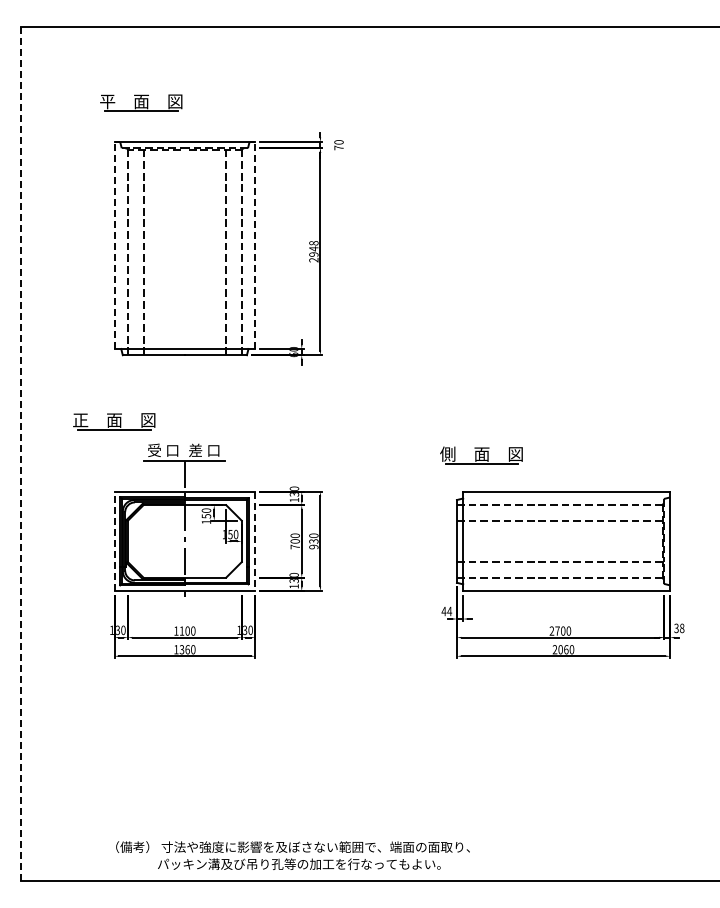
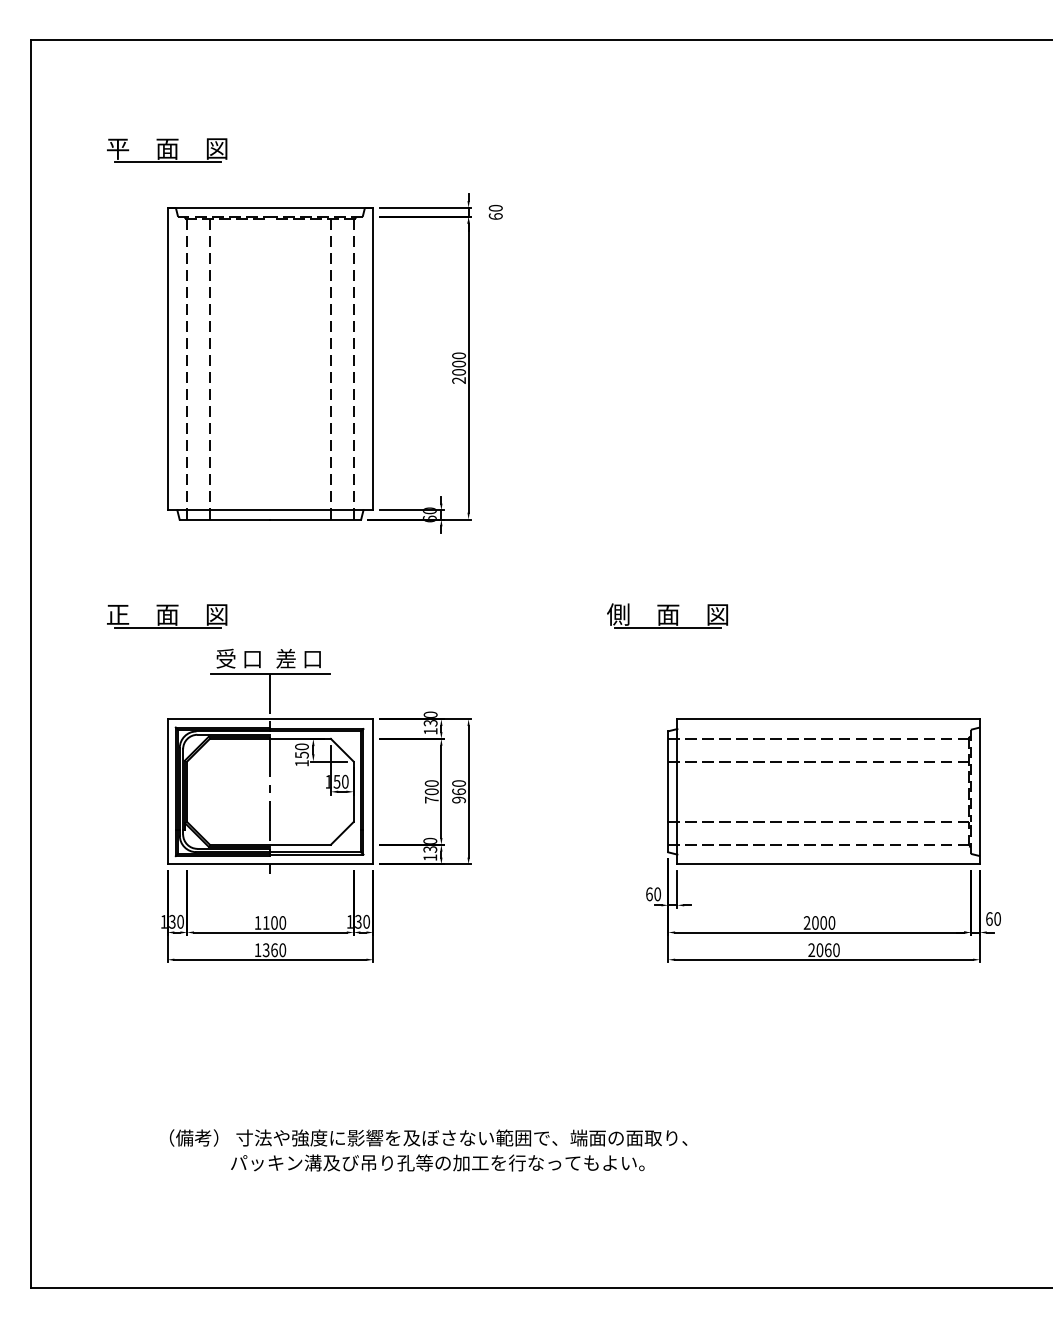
part: (141, 102) -> (167, 150), moved
text: (338, 147) -> (495, 215), 70 -> 60
line: (114, 245) -> (167, 359), dashed -> solid
line: (255, 245) -> (373, 359), dashed -> solid
text: (313, 248) -> (458, 363), 2948 -> 2000
line: (21, 453) -> (31, 663), dashed -> solid
part: (481, 455) -> (667, 616), moved
line: (114, 541) -> (167, 791), dashed -> solid
line: (255, 541) -> (373, 791), dashed -> solid
text: (313, 541) -> (458, 791), 930 -> 960
text: (446, 611) -> (652, 894), 44 -> 60
text: (679, 627) -> (993, 917), 38 -> 60
text: (557, 630) -> (815, 922), 2700 -> 2000
text: (292, 855) -> (427, 1150), moved

